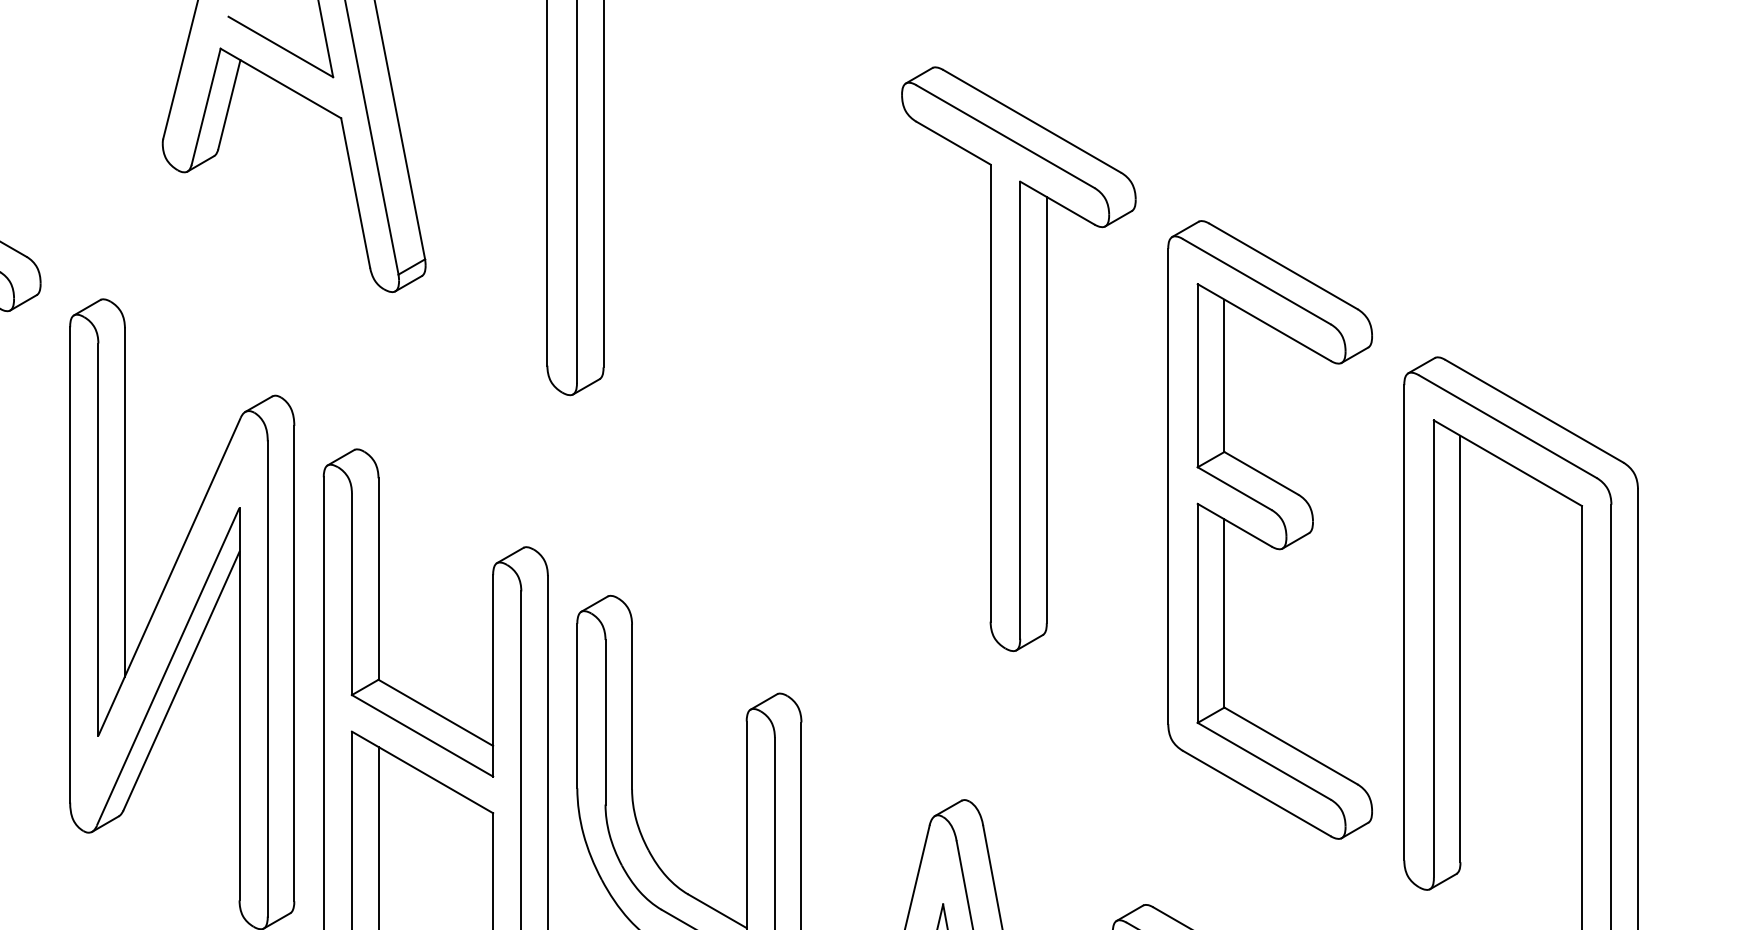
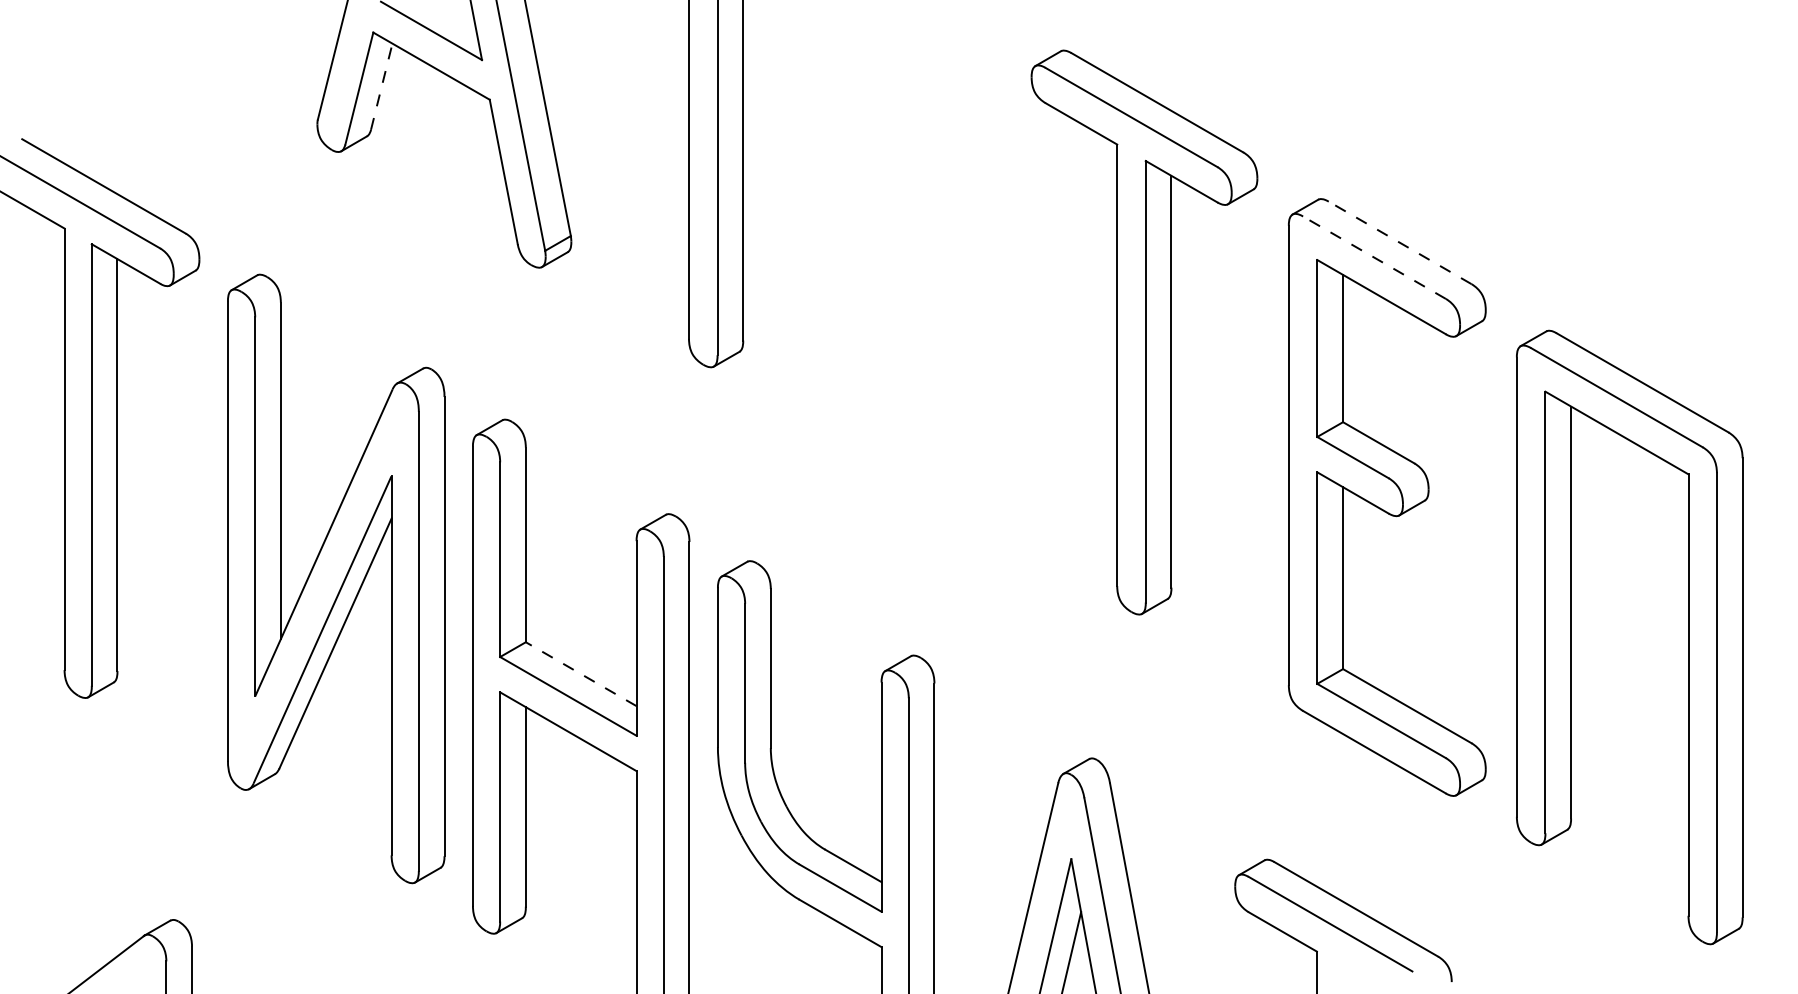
line: (229, 104) -> (381, 86), solid -> dashed
line: (1282, 266) -> (1399, 242), solid -> dashed
line: (1256, 281) -> (1374, 257), solid -> dashed
line: (436, 713) -> (581, 674), solid -> dashed

